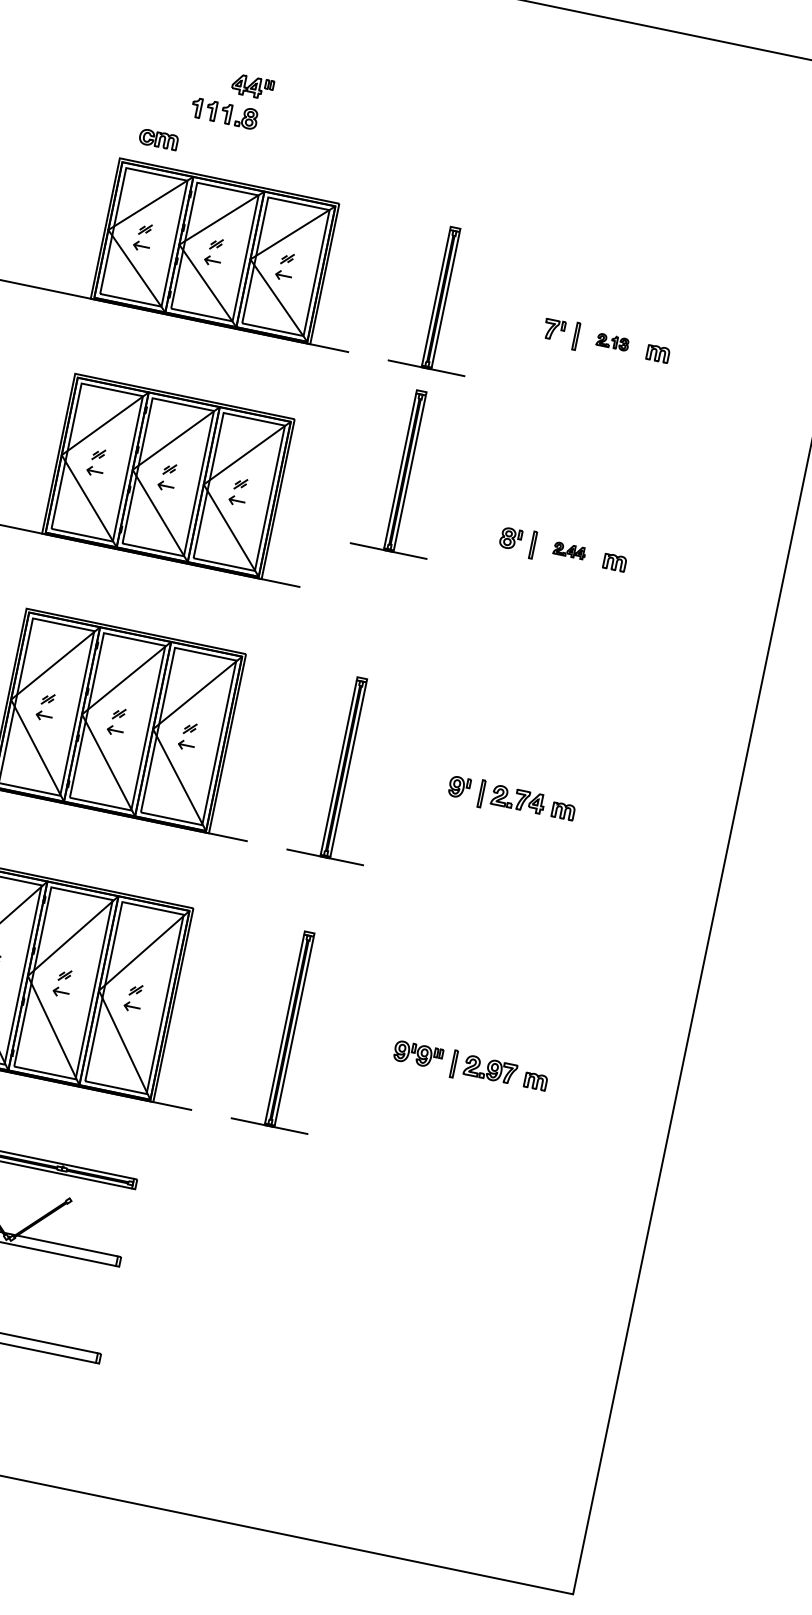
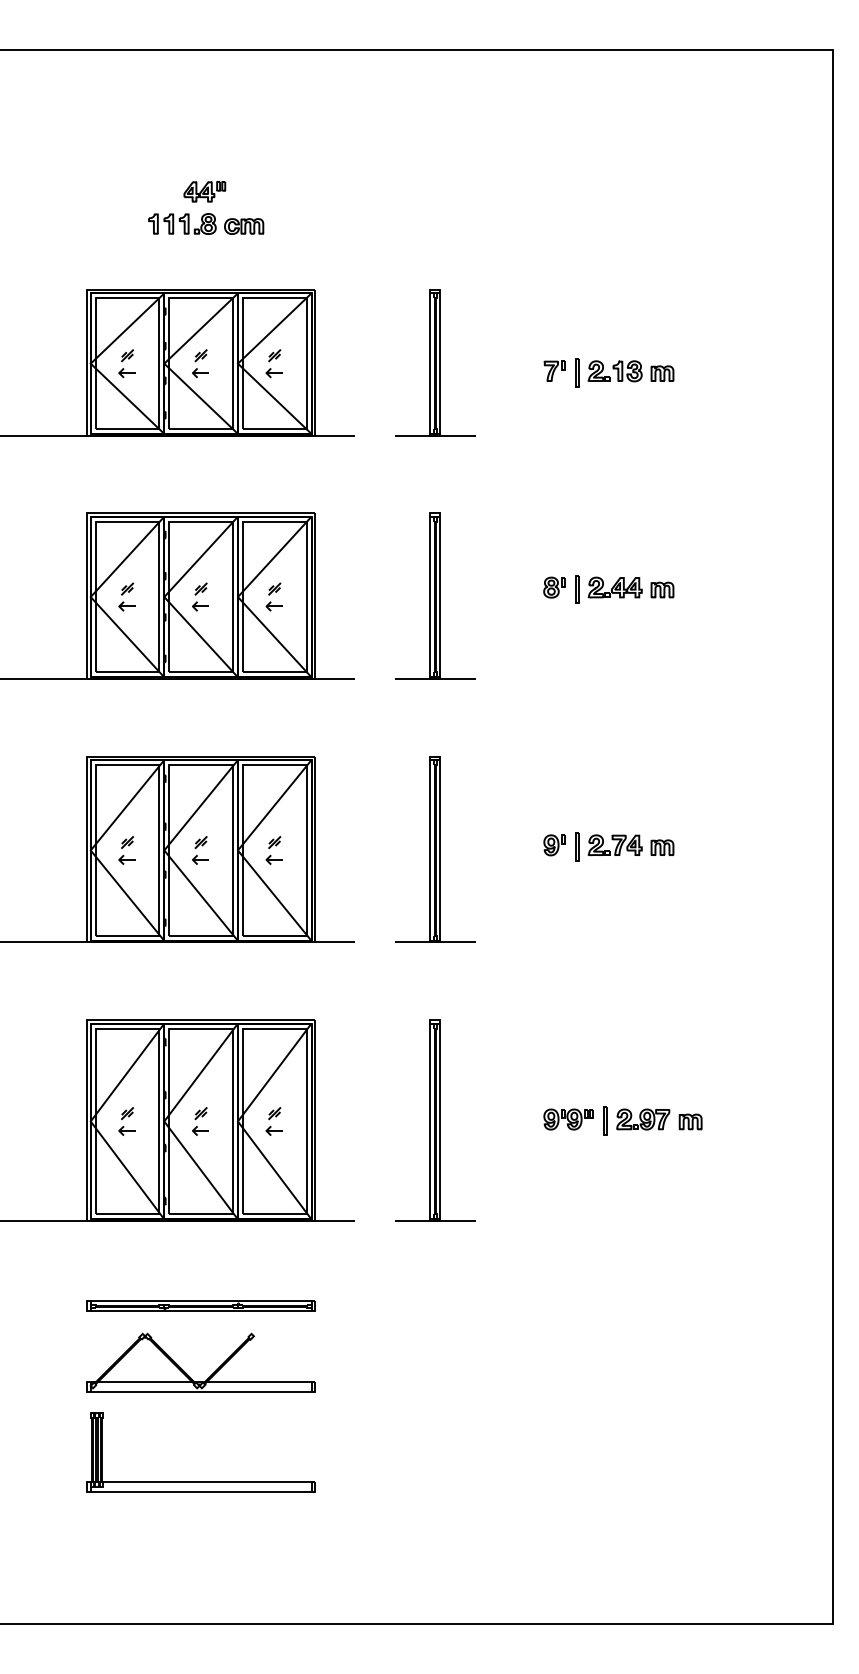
part: (159, 139) -> (244, 226), moved
part: (612, 342) -> (614, 371), size x1.67
part: (405, 470) -> (435, 595), moved
part: (569, 550) -> (614, 587), size x1.67

